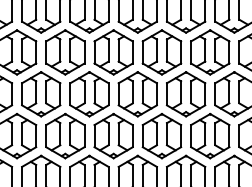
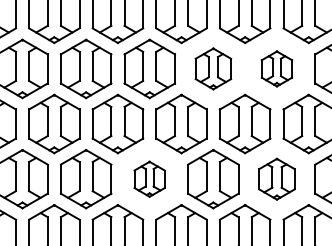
part: (162, 52) -> (213, 68), size x0.7
part: (209, 52) -> (276, 68), size x0.6
part: (113, 136) -> (149, 179), size x0.6
part: (209, 136) -> (276, 179), size x0.7

